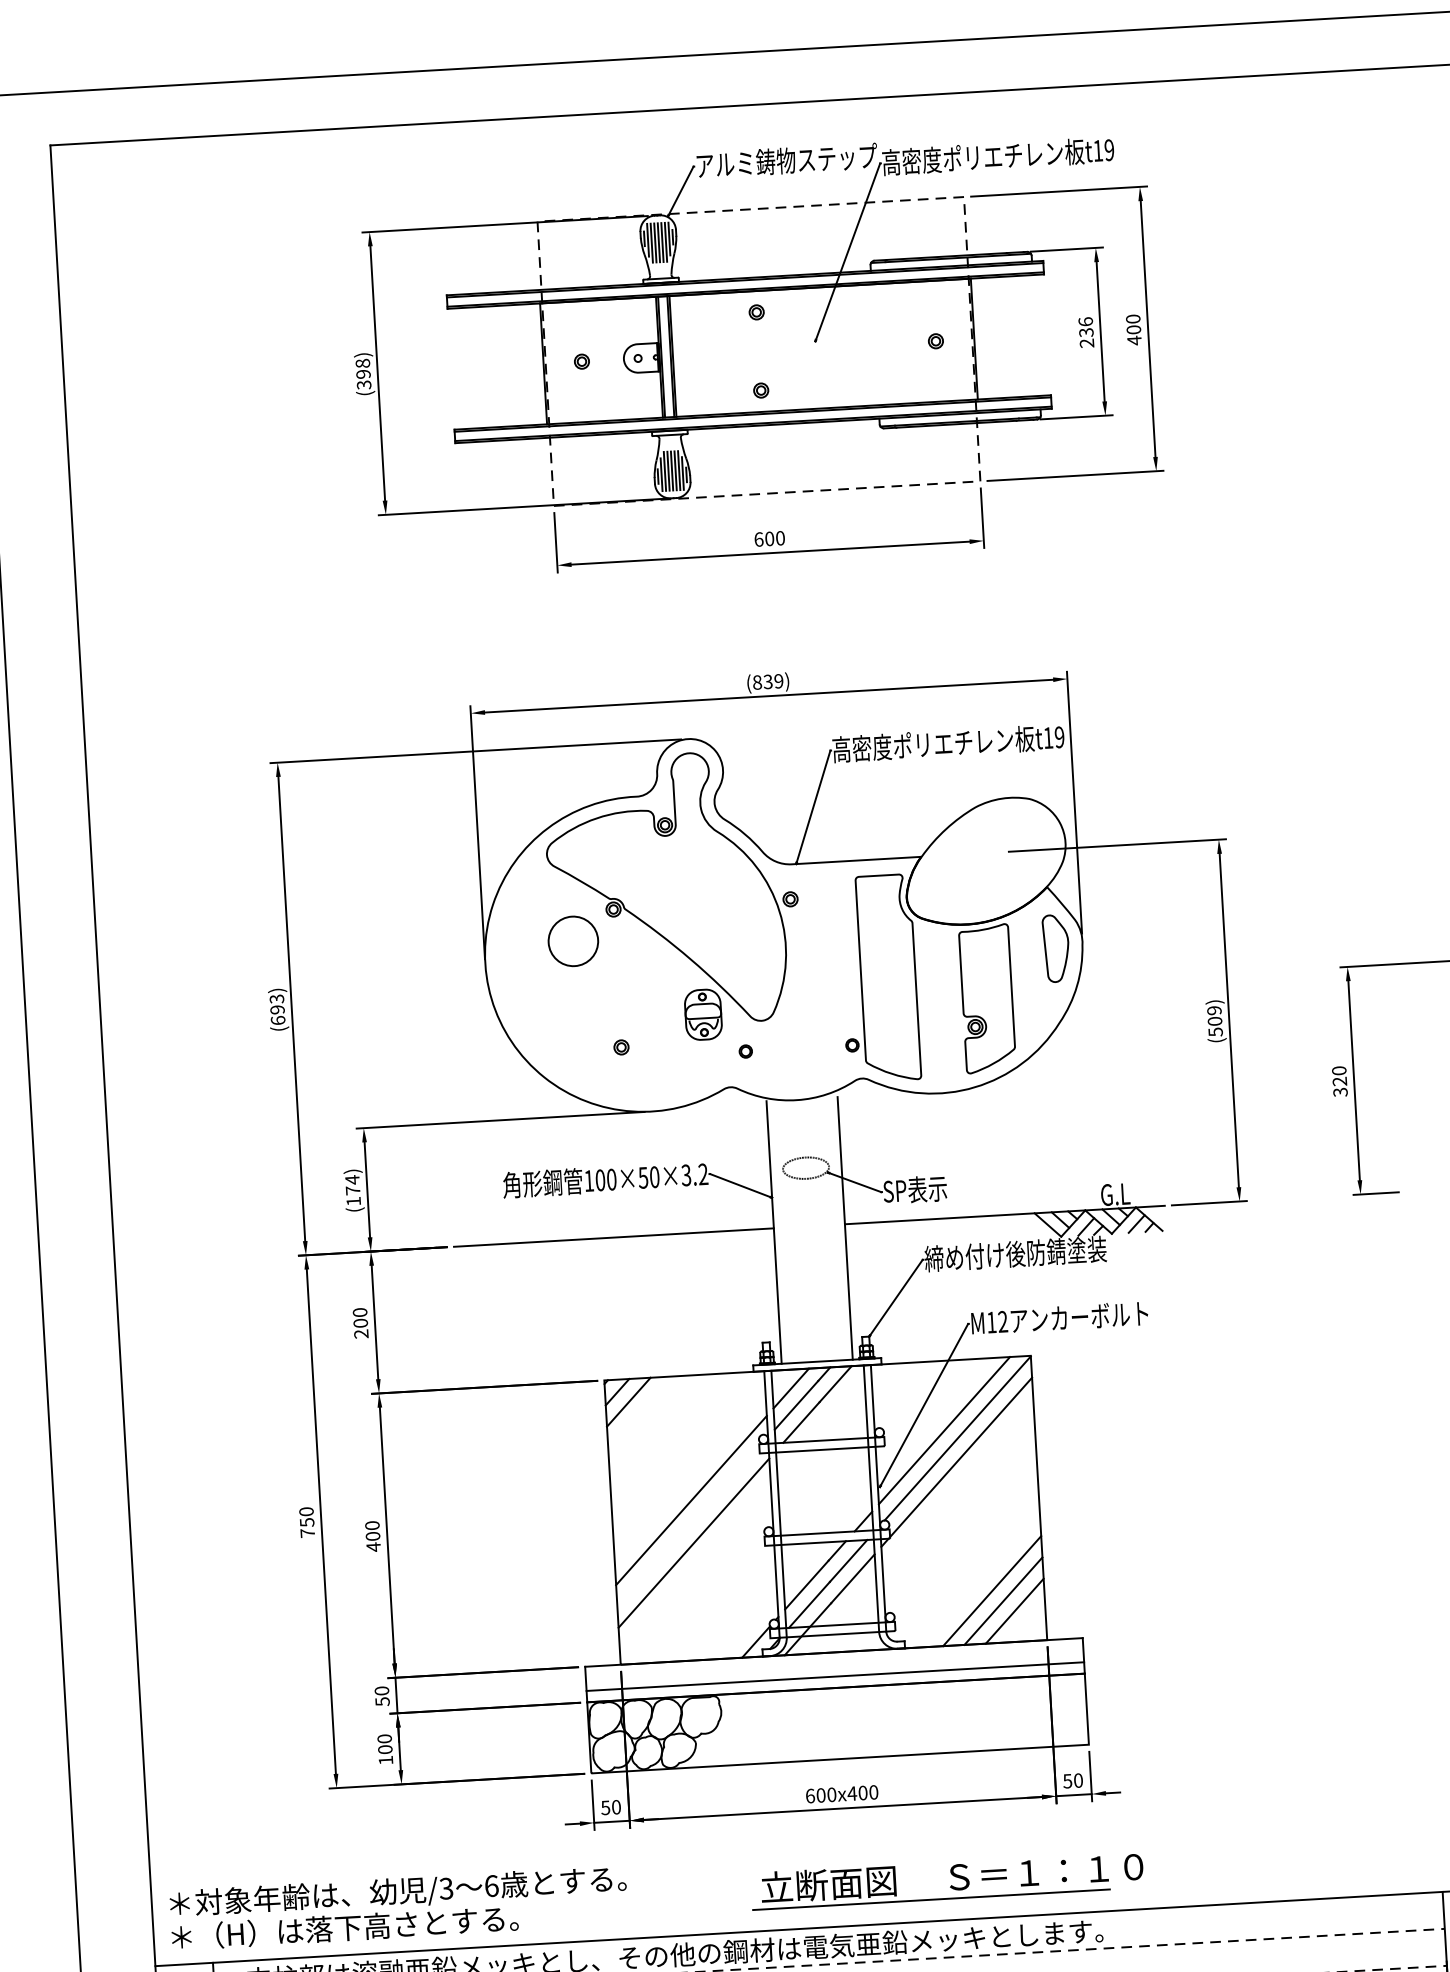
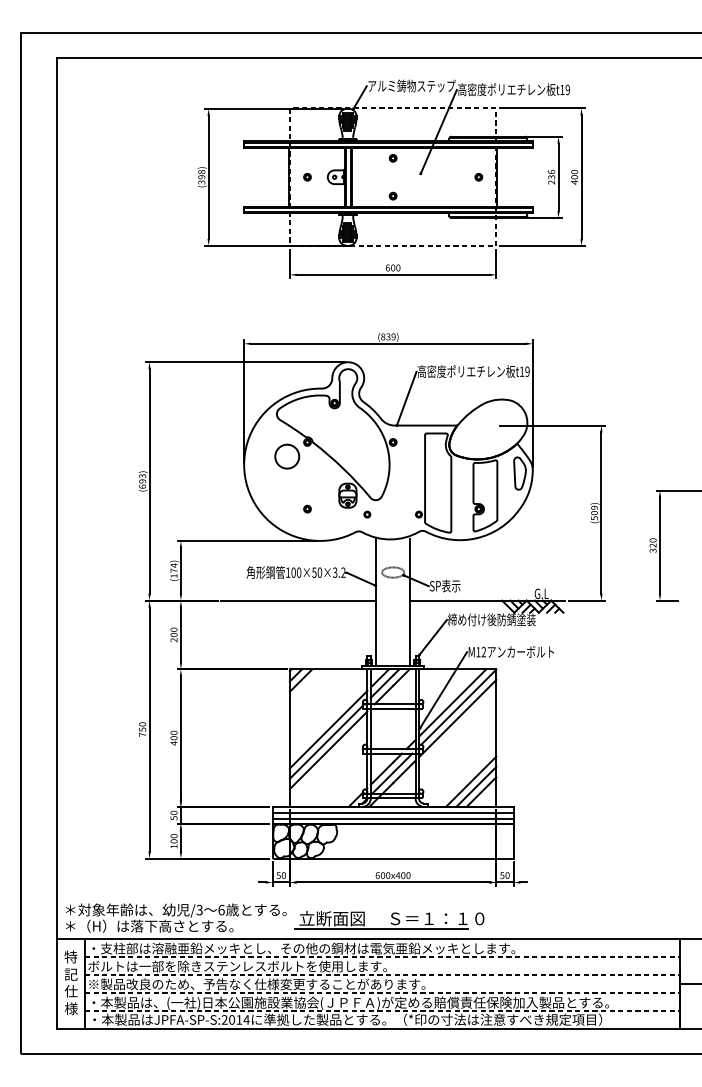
line: (686, 1525) -> (325, 741), added
line: (833, 1664) -> (392, 812), added
part: (947, 1881) -> (389, 920), moved

